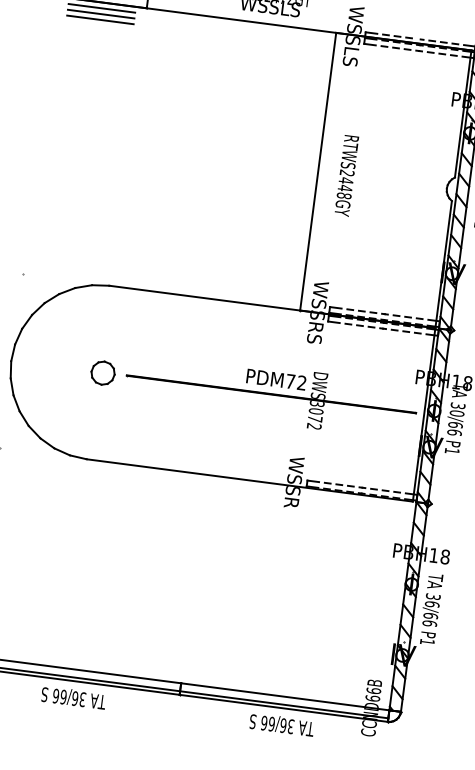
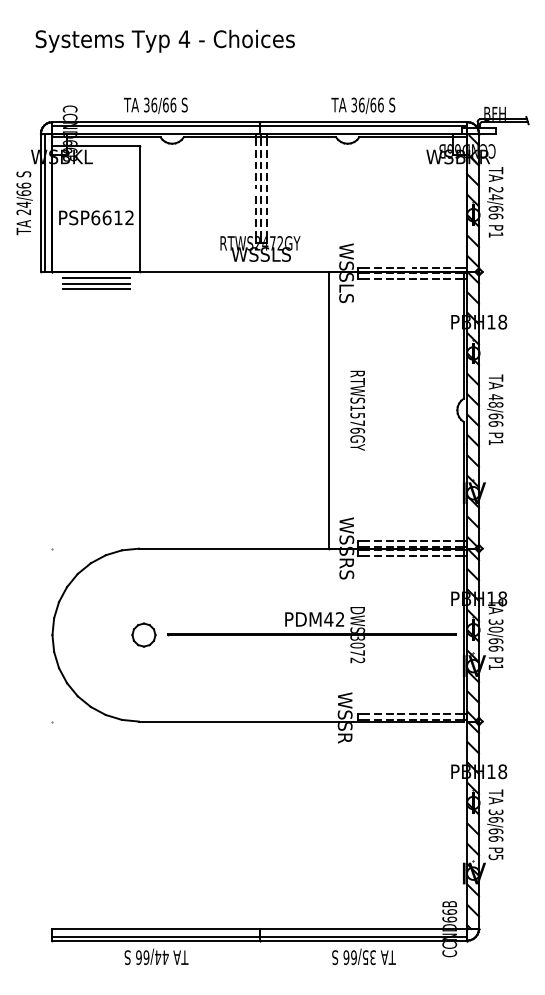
text: (345, 184) -> (357, 419), RTWS2448GY -> RTWS1576GY
text: (290, 381) -> (328, 619), PDM72 -> PDM42
text: (426, 642) -> (495, 857), P1 -> P5
text: (78, 698) -> (161, 957), 36/66 -> 44/66
text: (283, 725) -> (365, 957), 36/66 -> 35/66

